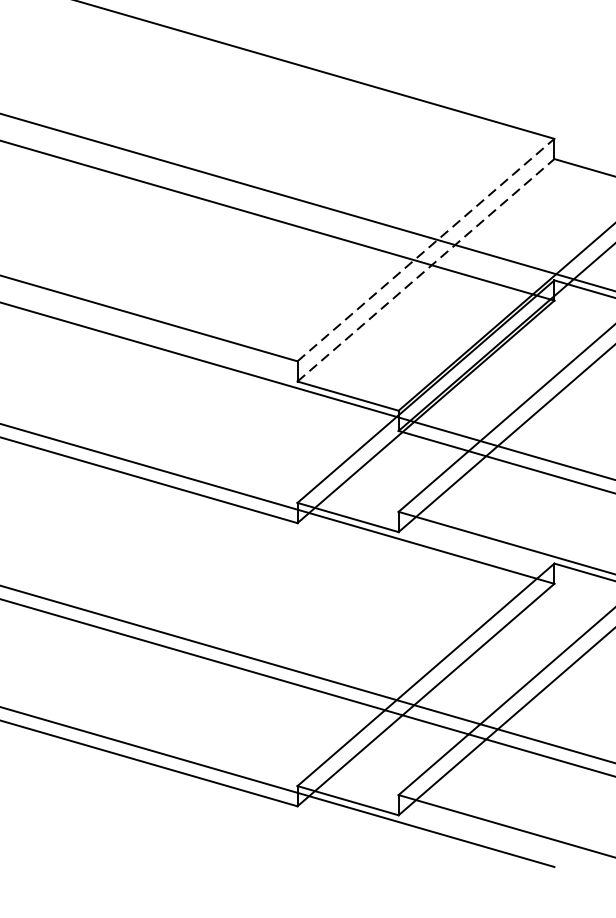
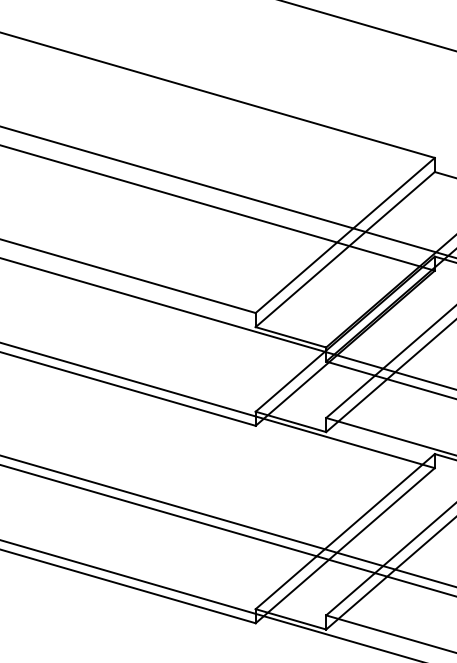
line: (426, 250) -> (345, 235), dashed -> solid
line: (426, 270) -> (345, 249), dashed -> solid

